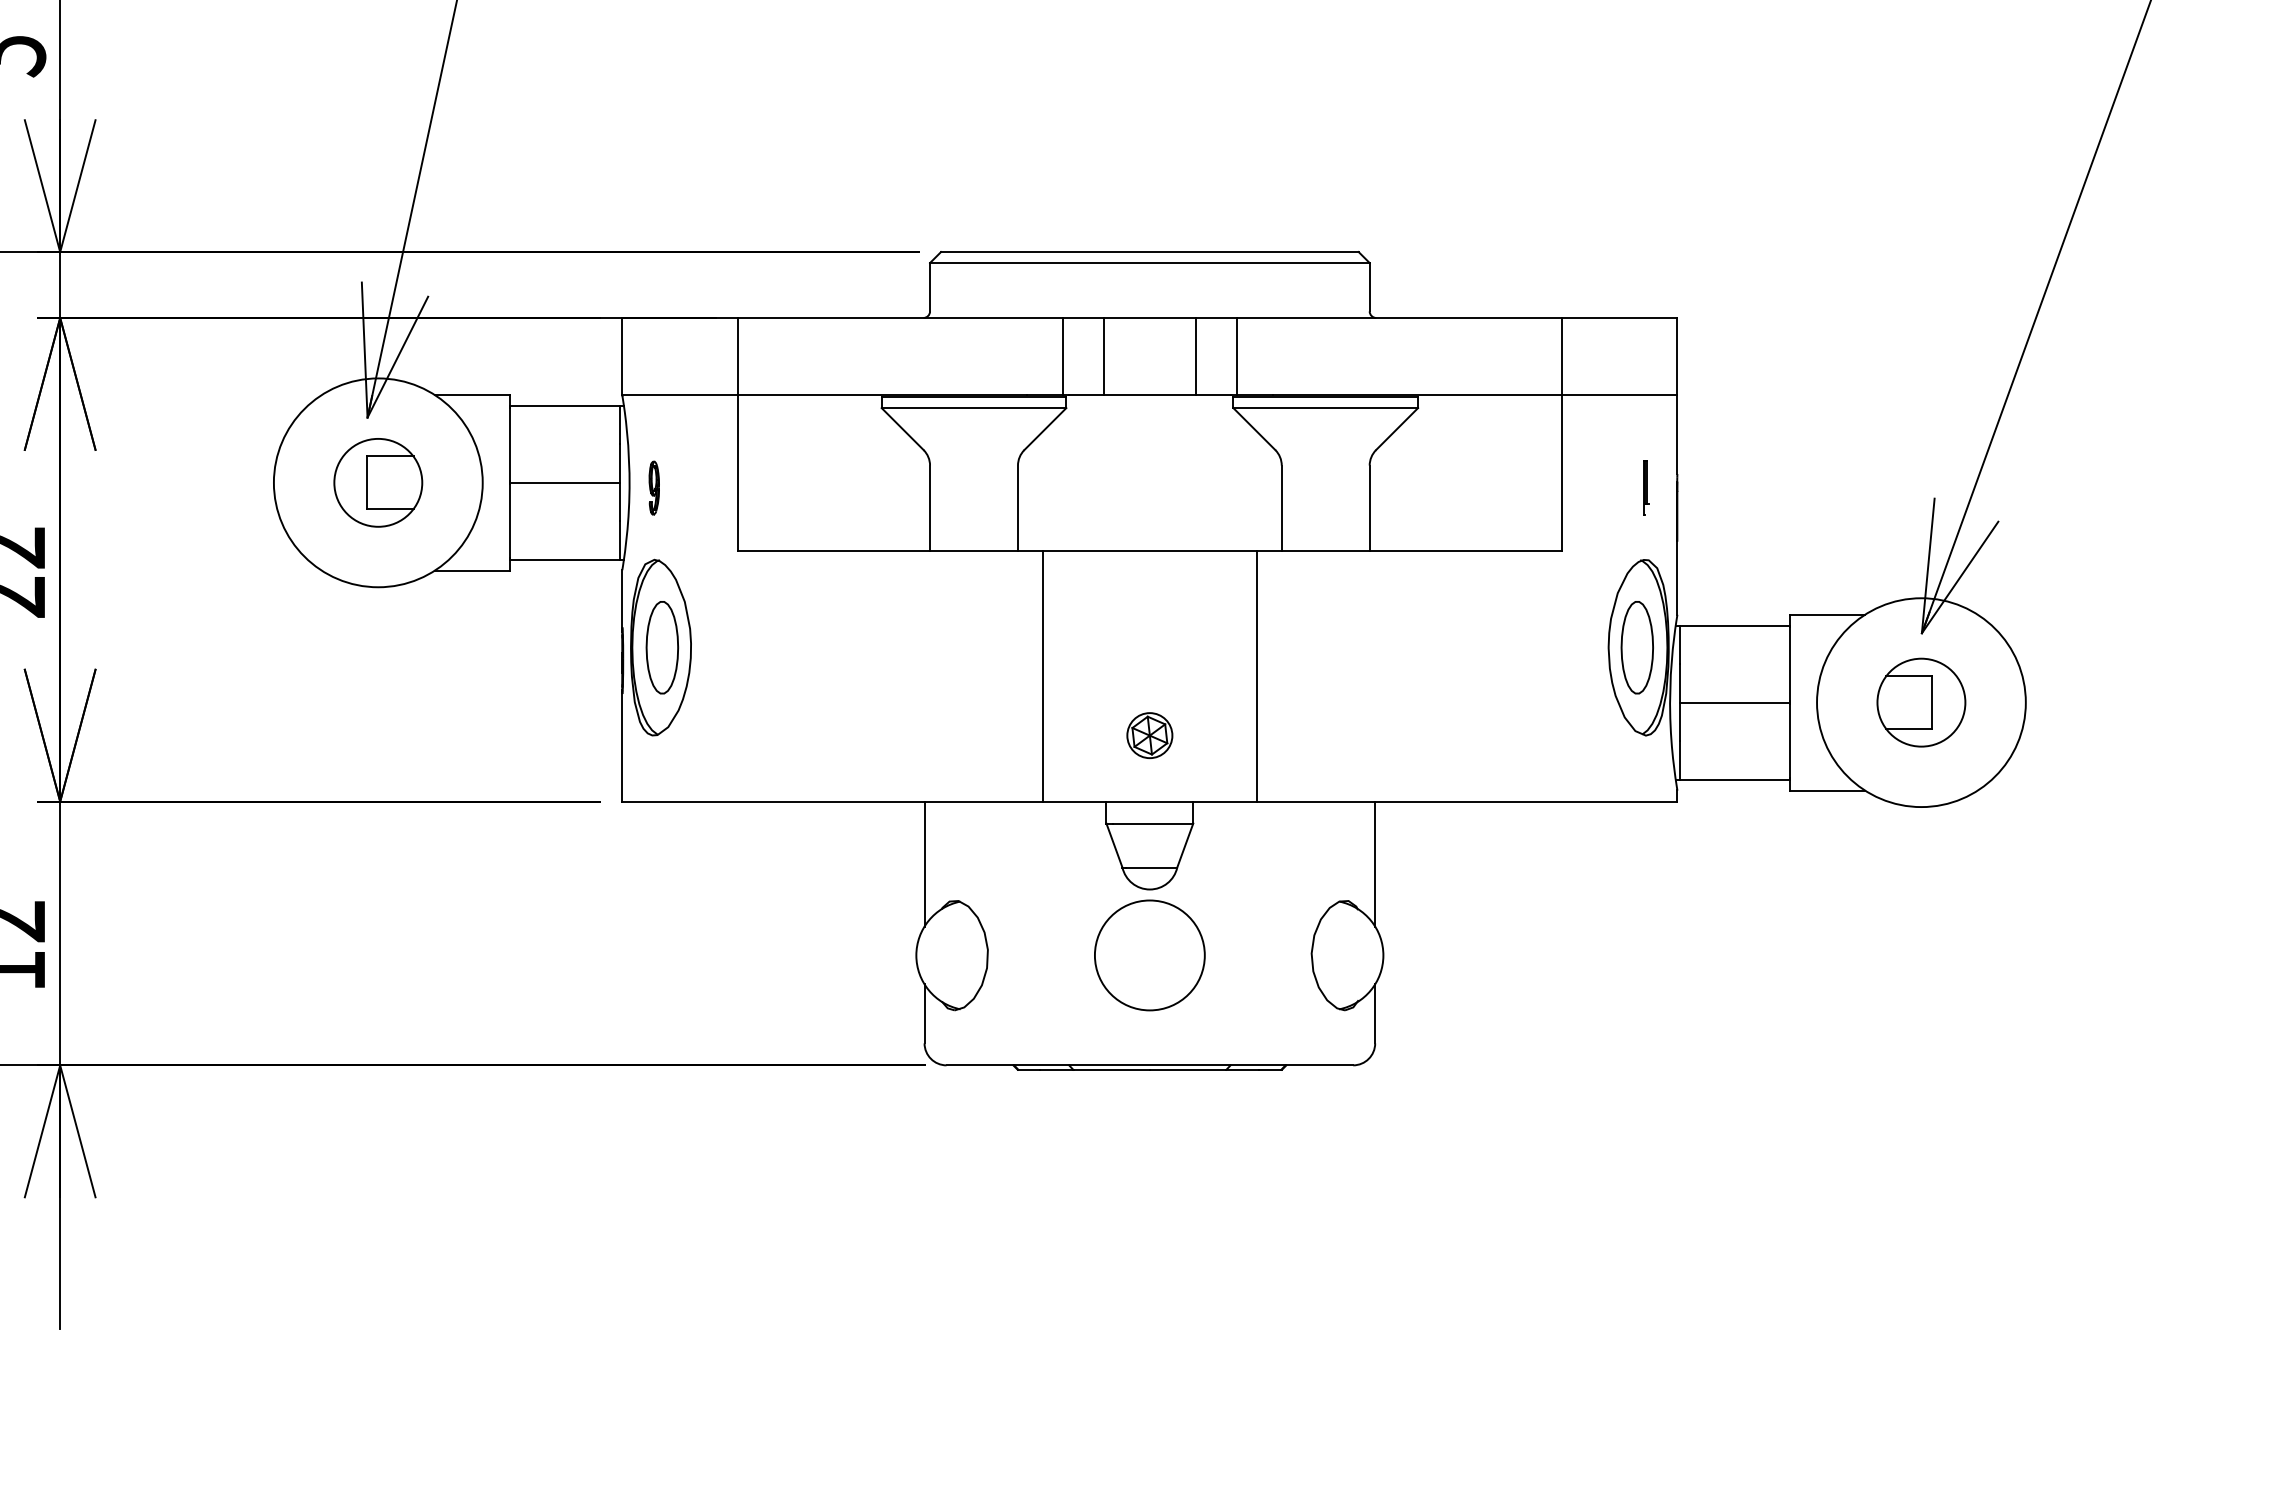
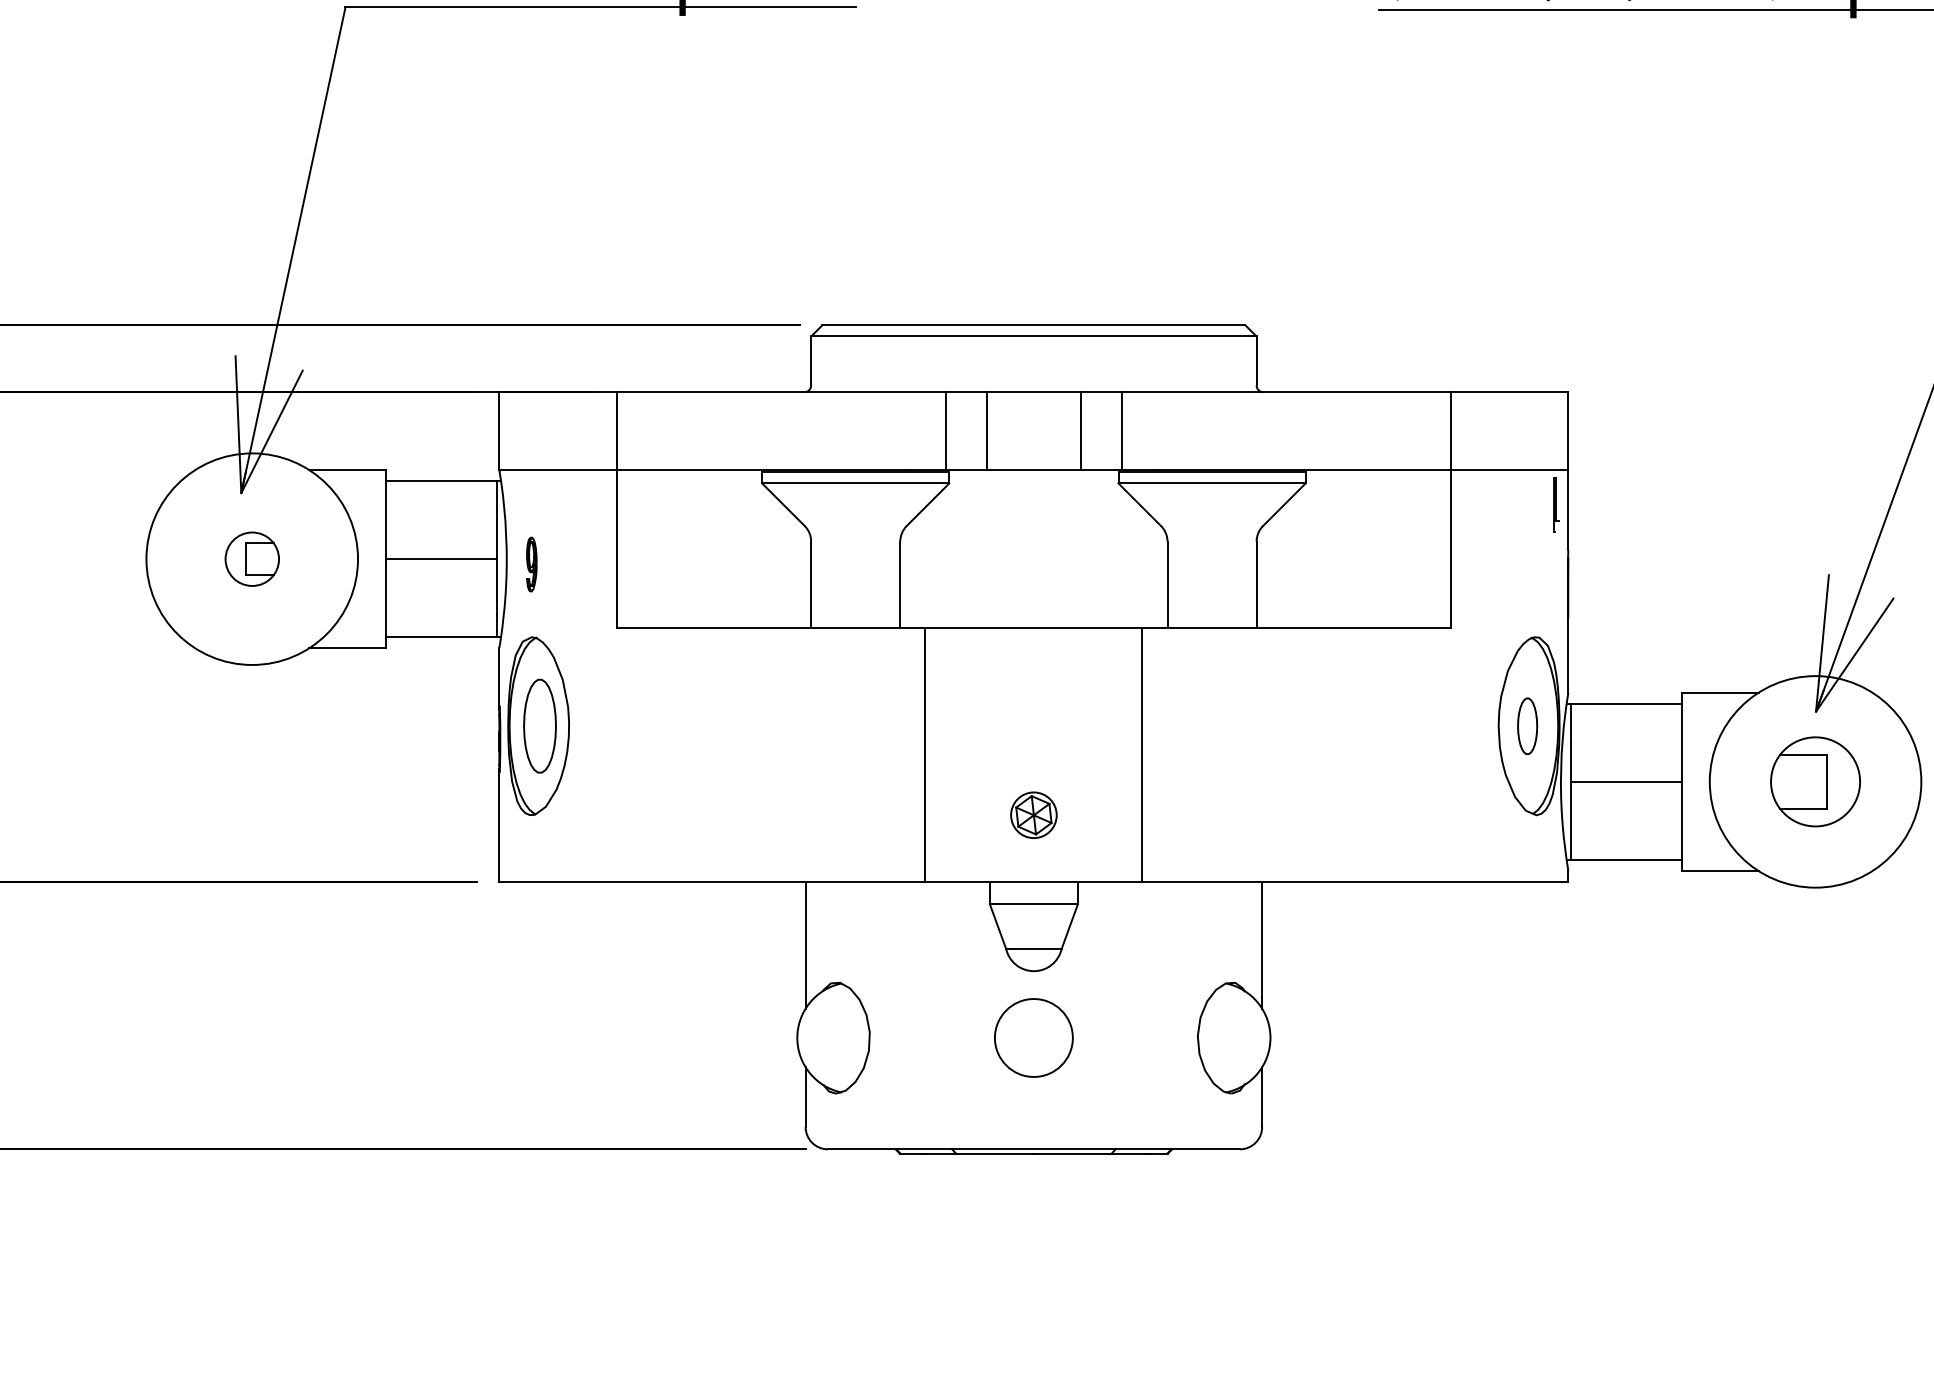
part: (378, 482) -> (252, 558), size x0.6
part: (1646, 487) -> (1556, 504), moved
part: (1636, 647) -> (1526, 725), size x0.6
circle: (1149, 955) -> (1033, 1038), size x0.7

